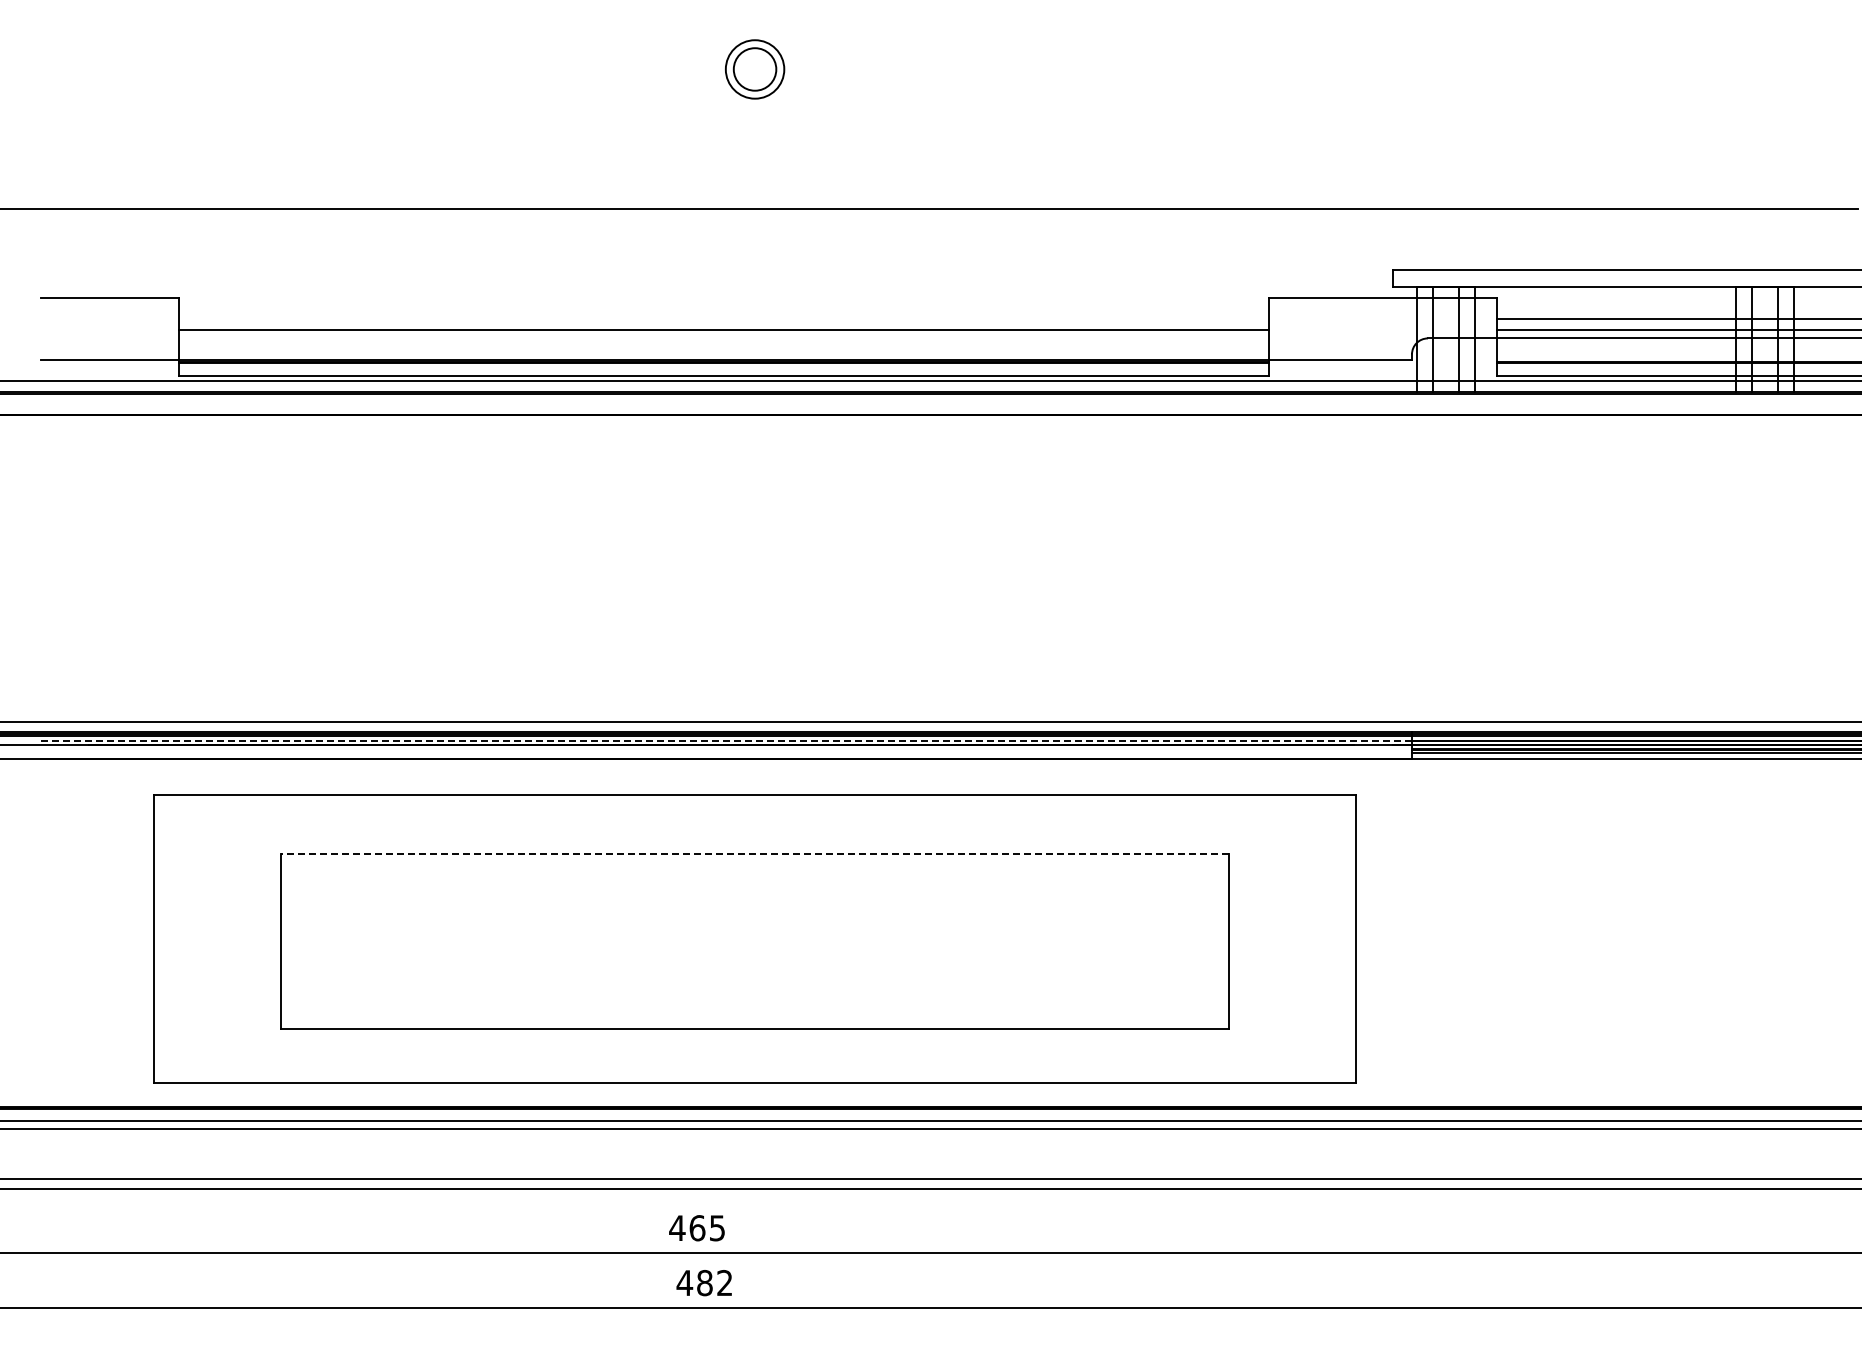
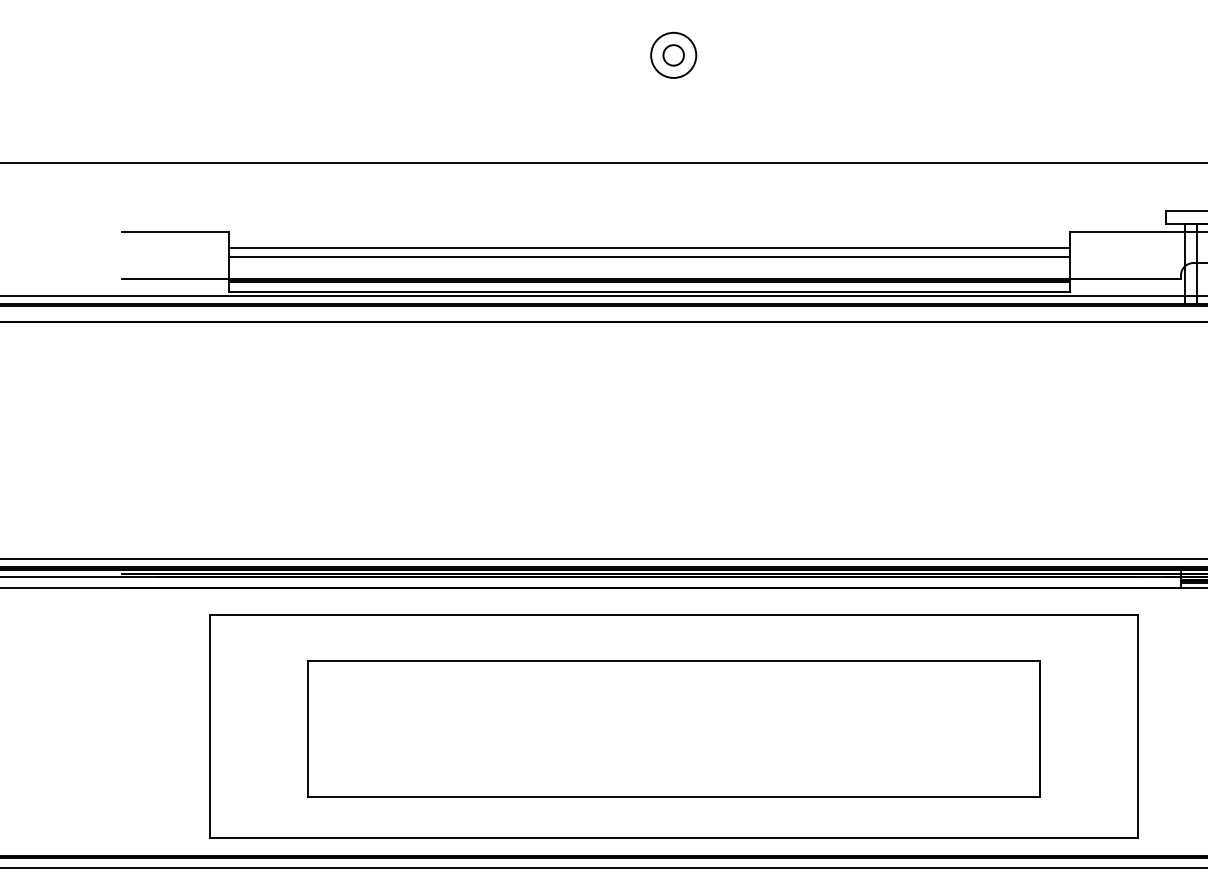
circle: (754, 69) -> (673, 55), size x0.62
line: (723, 319) -> (649, 248), added
line: (726, 740) -> (651, 573), dashed -> solid
line: (754, 854) -> (673, 661), dashed -> solid

